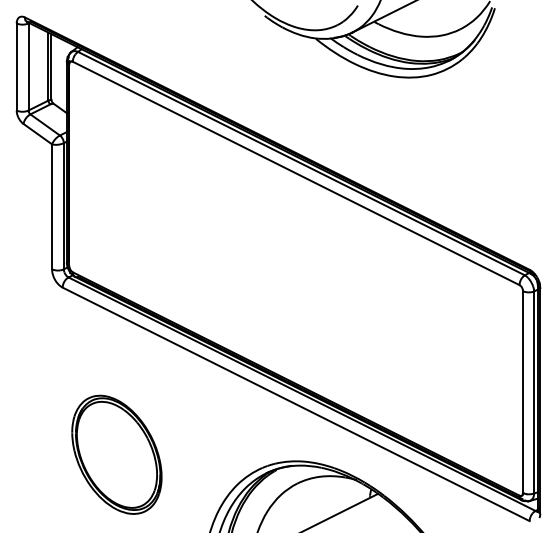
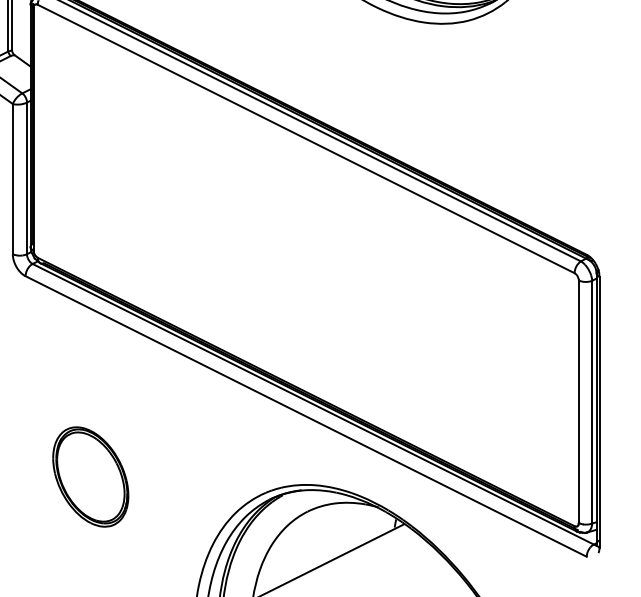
part: (116, 454) -> (90, 476), size x0.7

